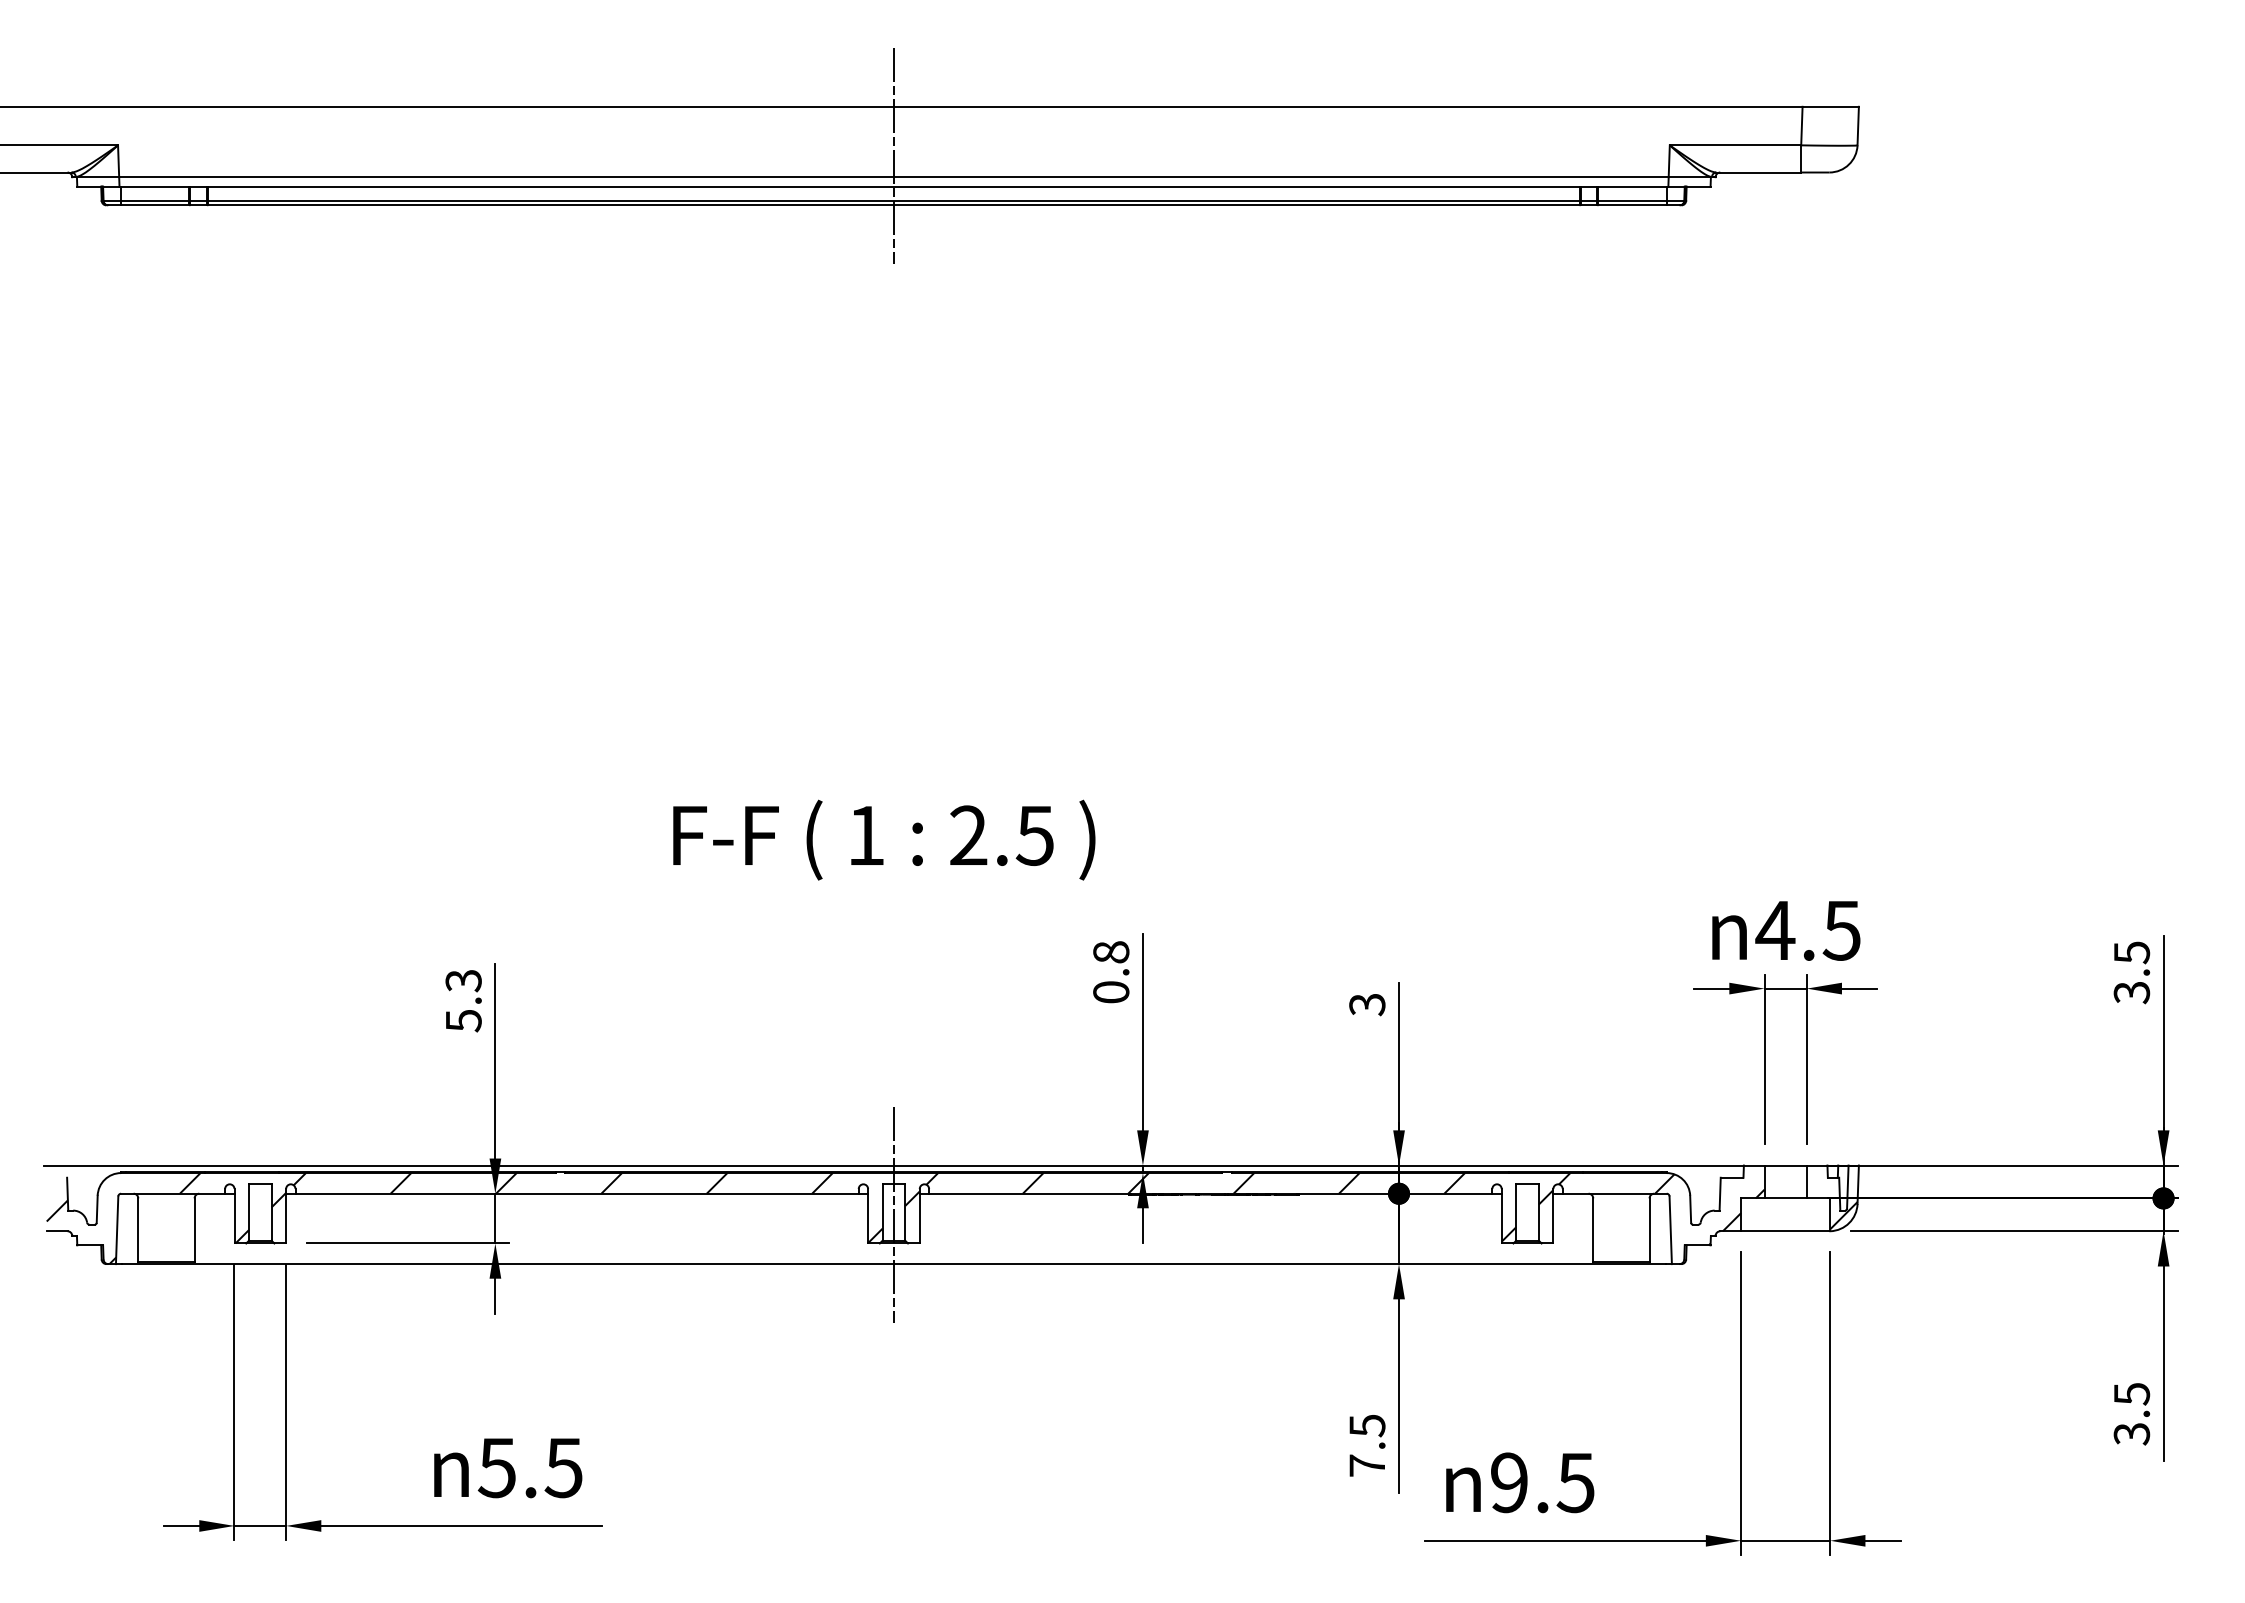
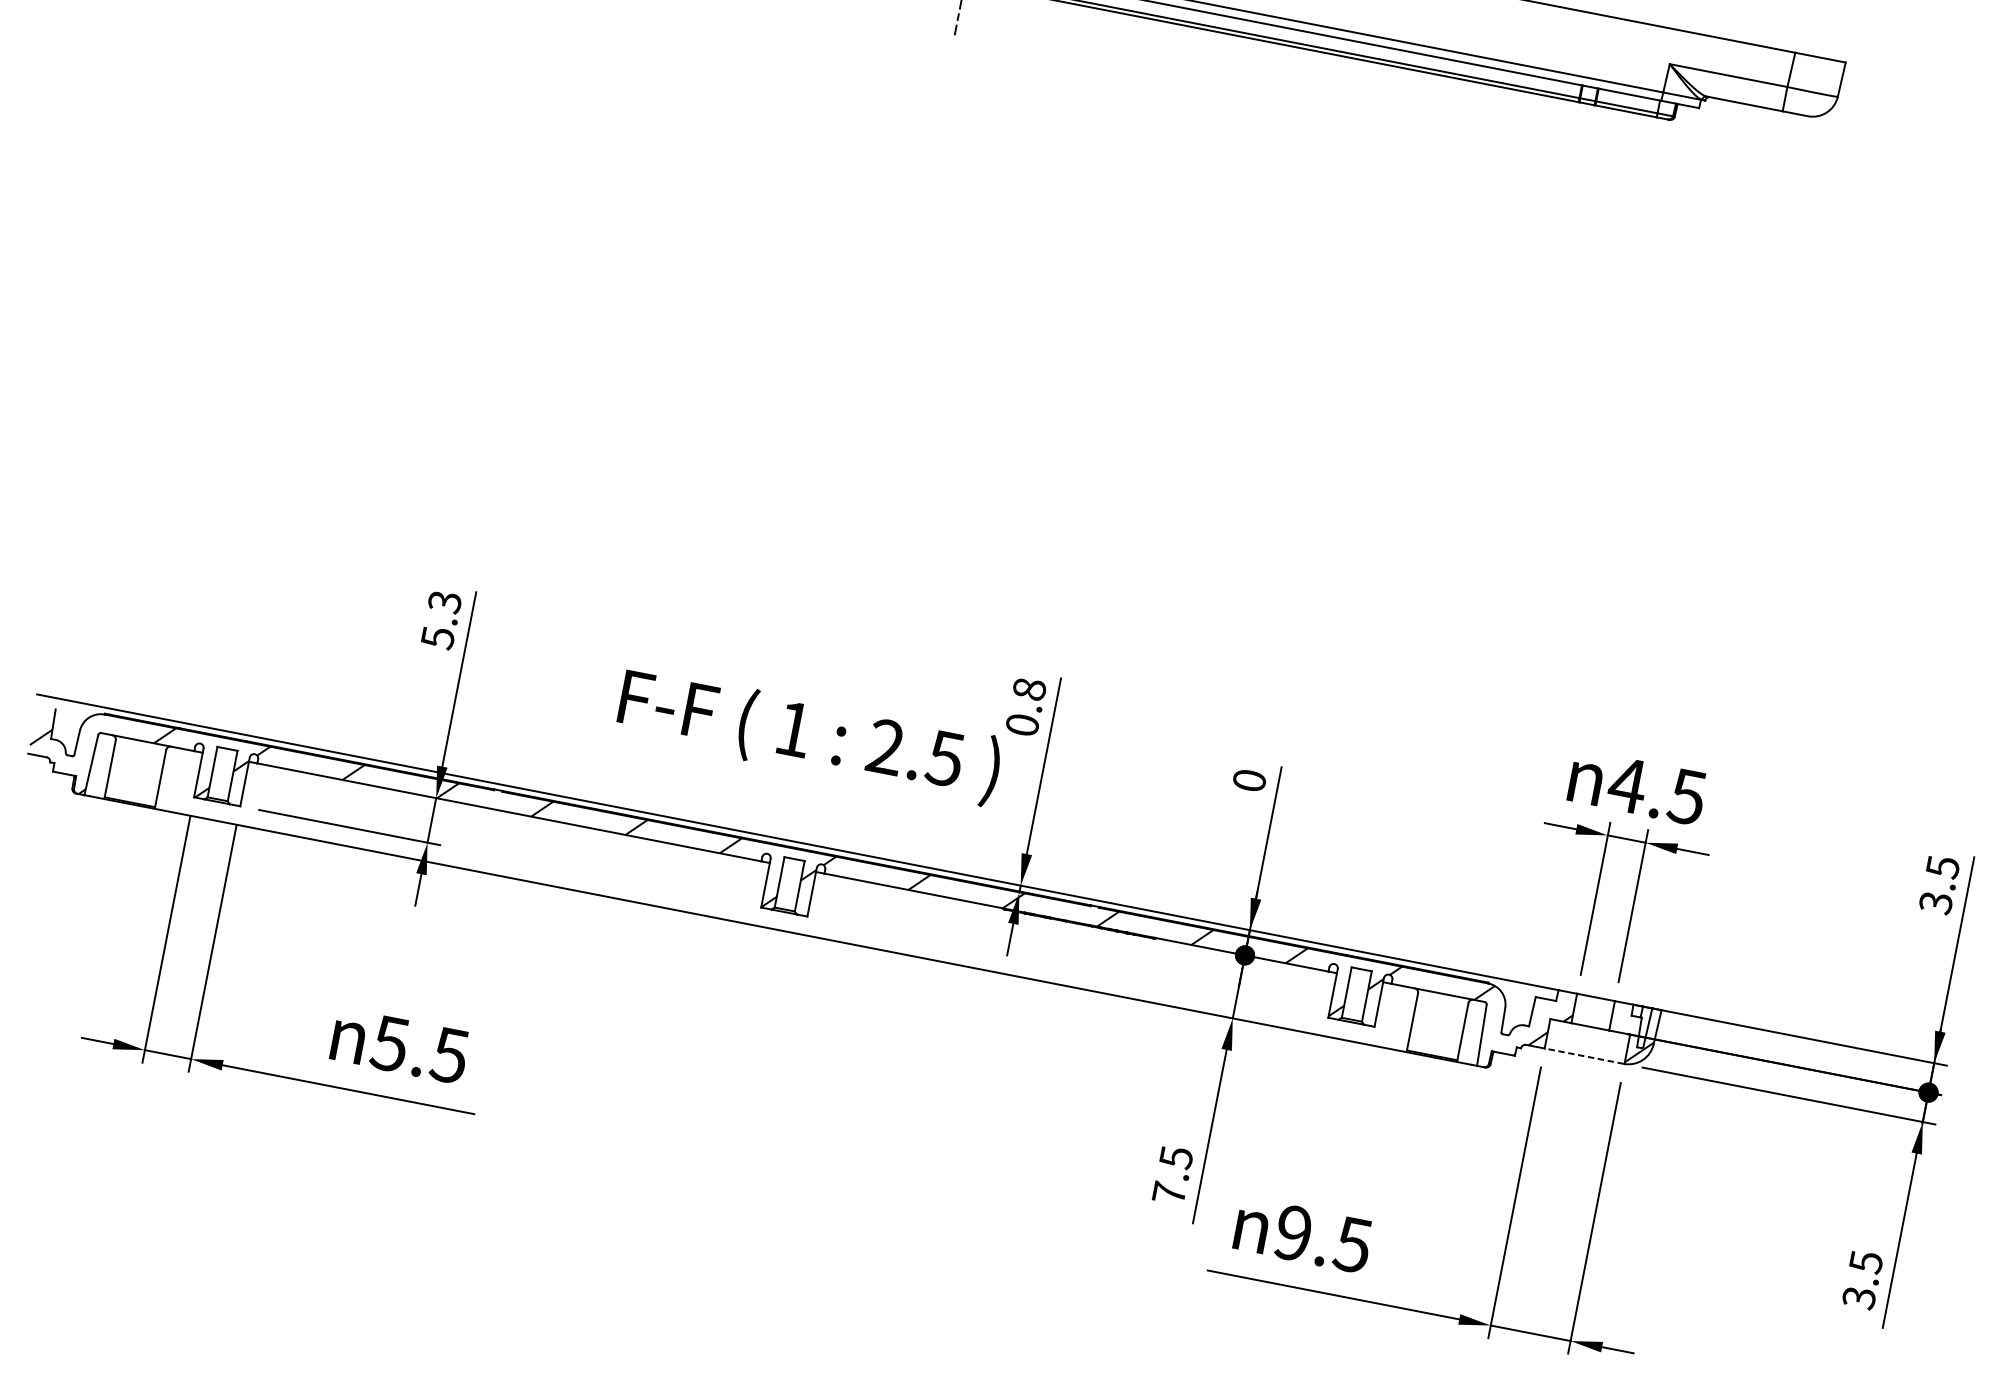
text: (884, 839) -> (809, 735), moved
text: (1367, 1004) -> (1249, 780), 3 -> 0
line: (893, 1214) -> (788, 886), removed
line: (1784, 1231) -> (1583, 1056), solid -> dashed

